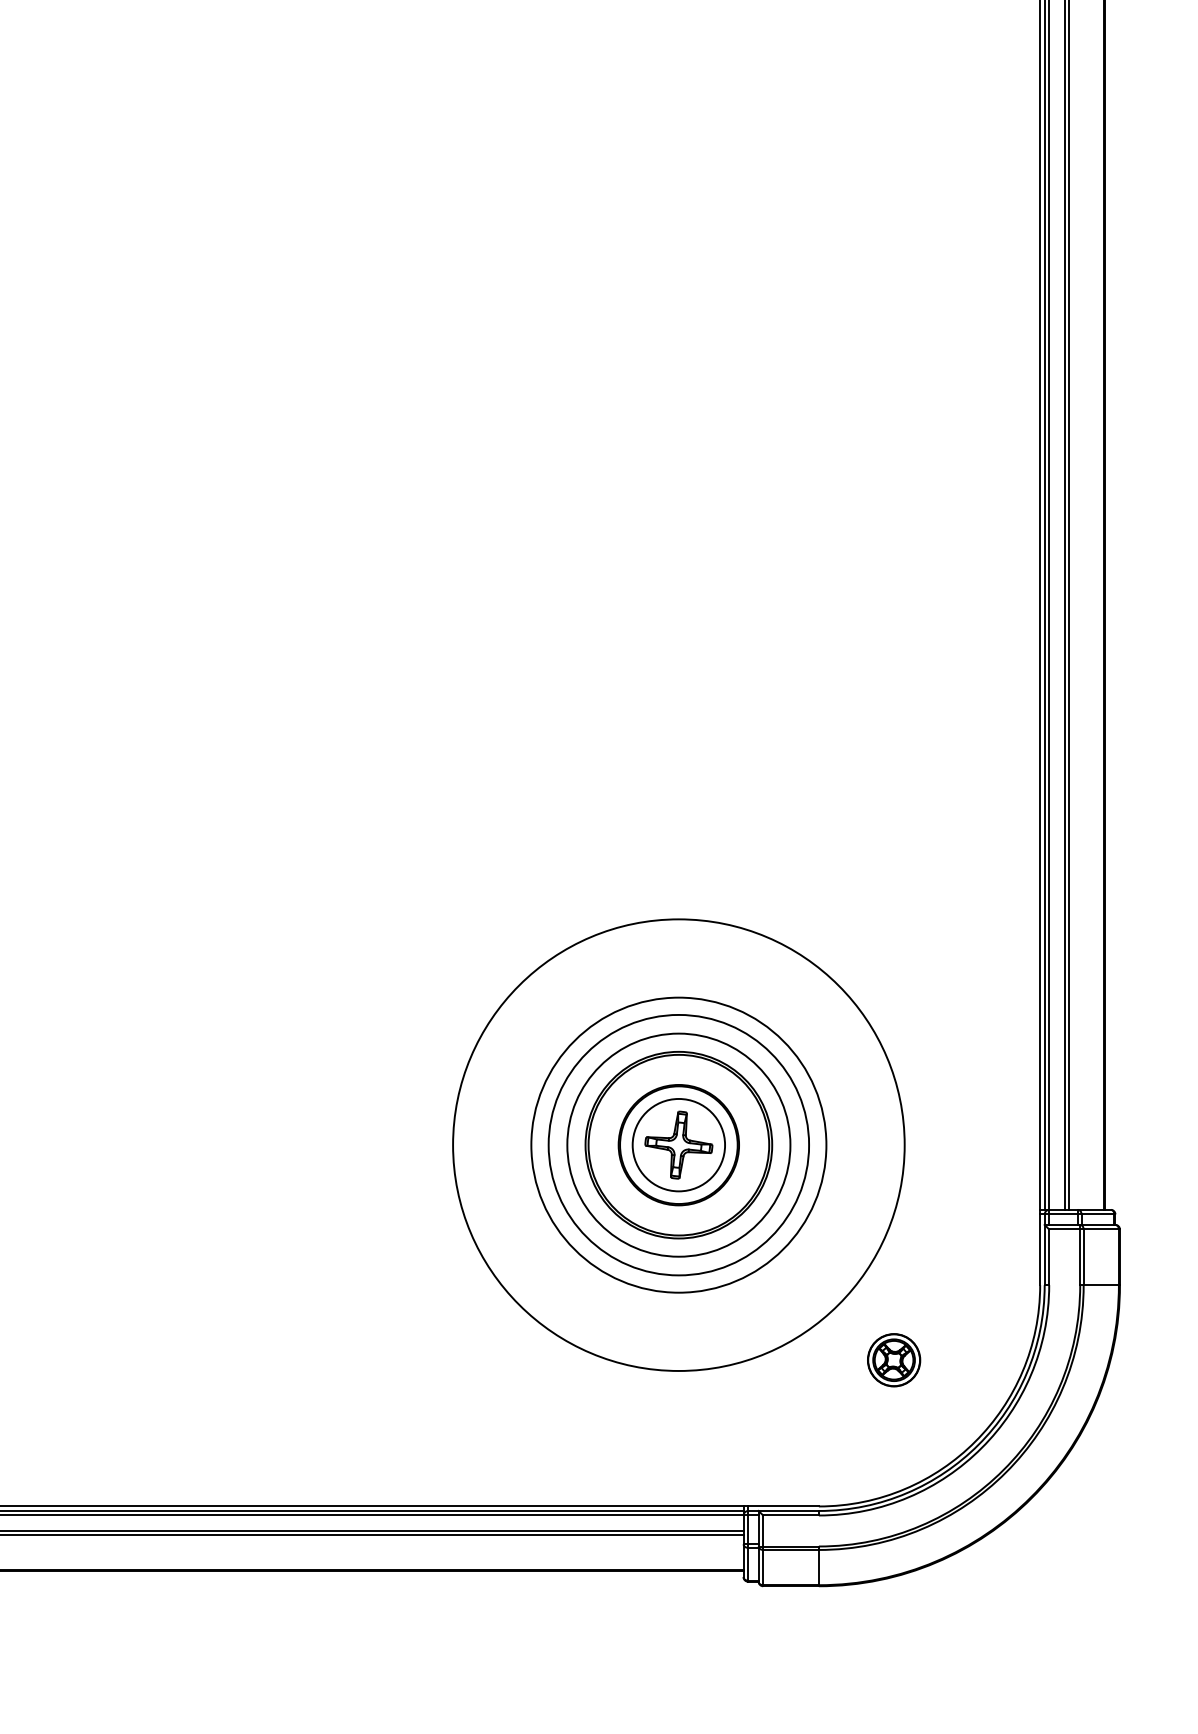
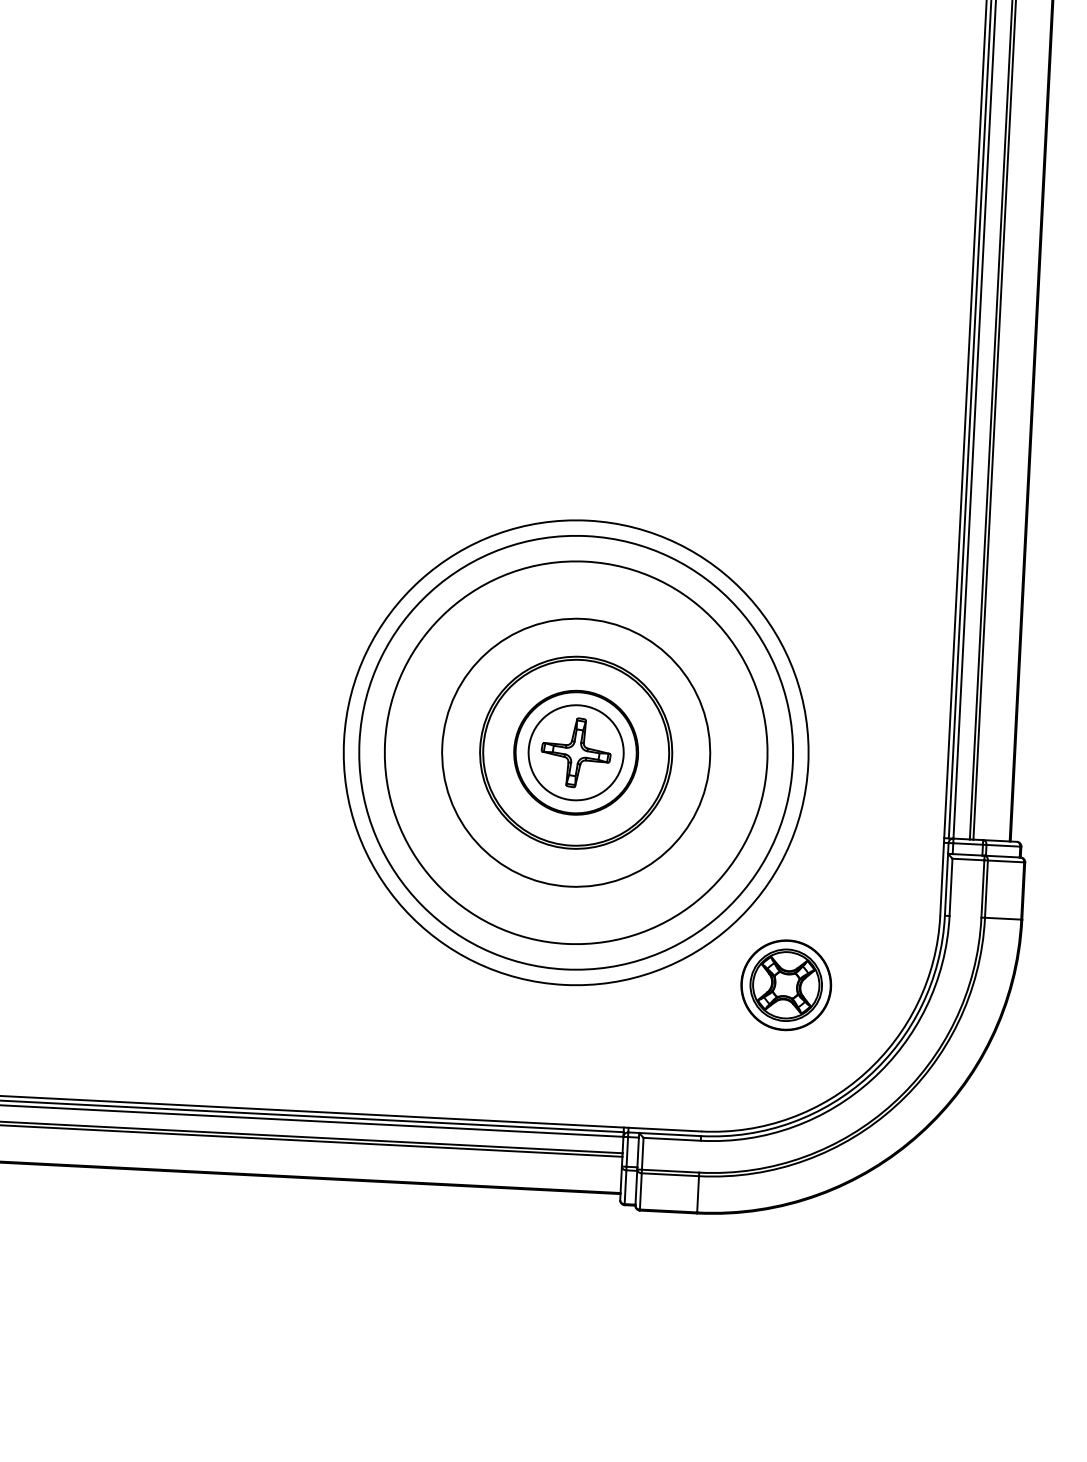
circle: (678, 1144) -> (575, 752), size x1.43
circle: (678, 1145) -> (575, 753), size x1.67
part: (893, 1359) -> (785, 984), size x1.67

